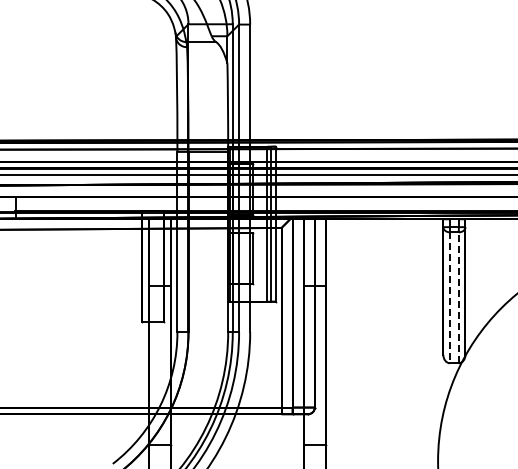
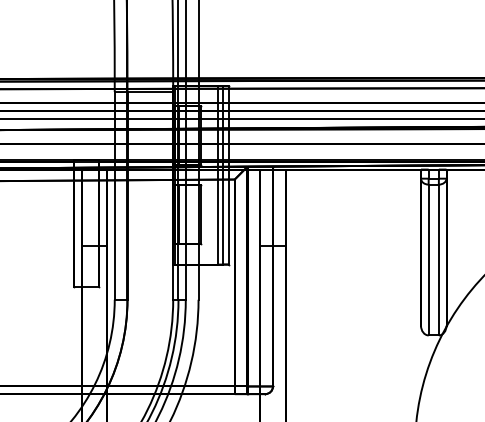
line: (458, 297) -> (438, 259), dashed -> solid
line: (449, 298) -> (428, 260), dashed -> solid

